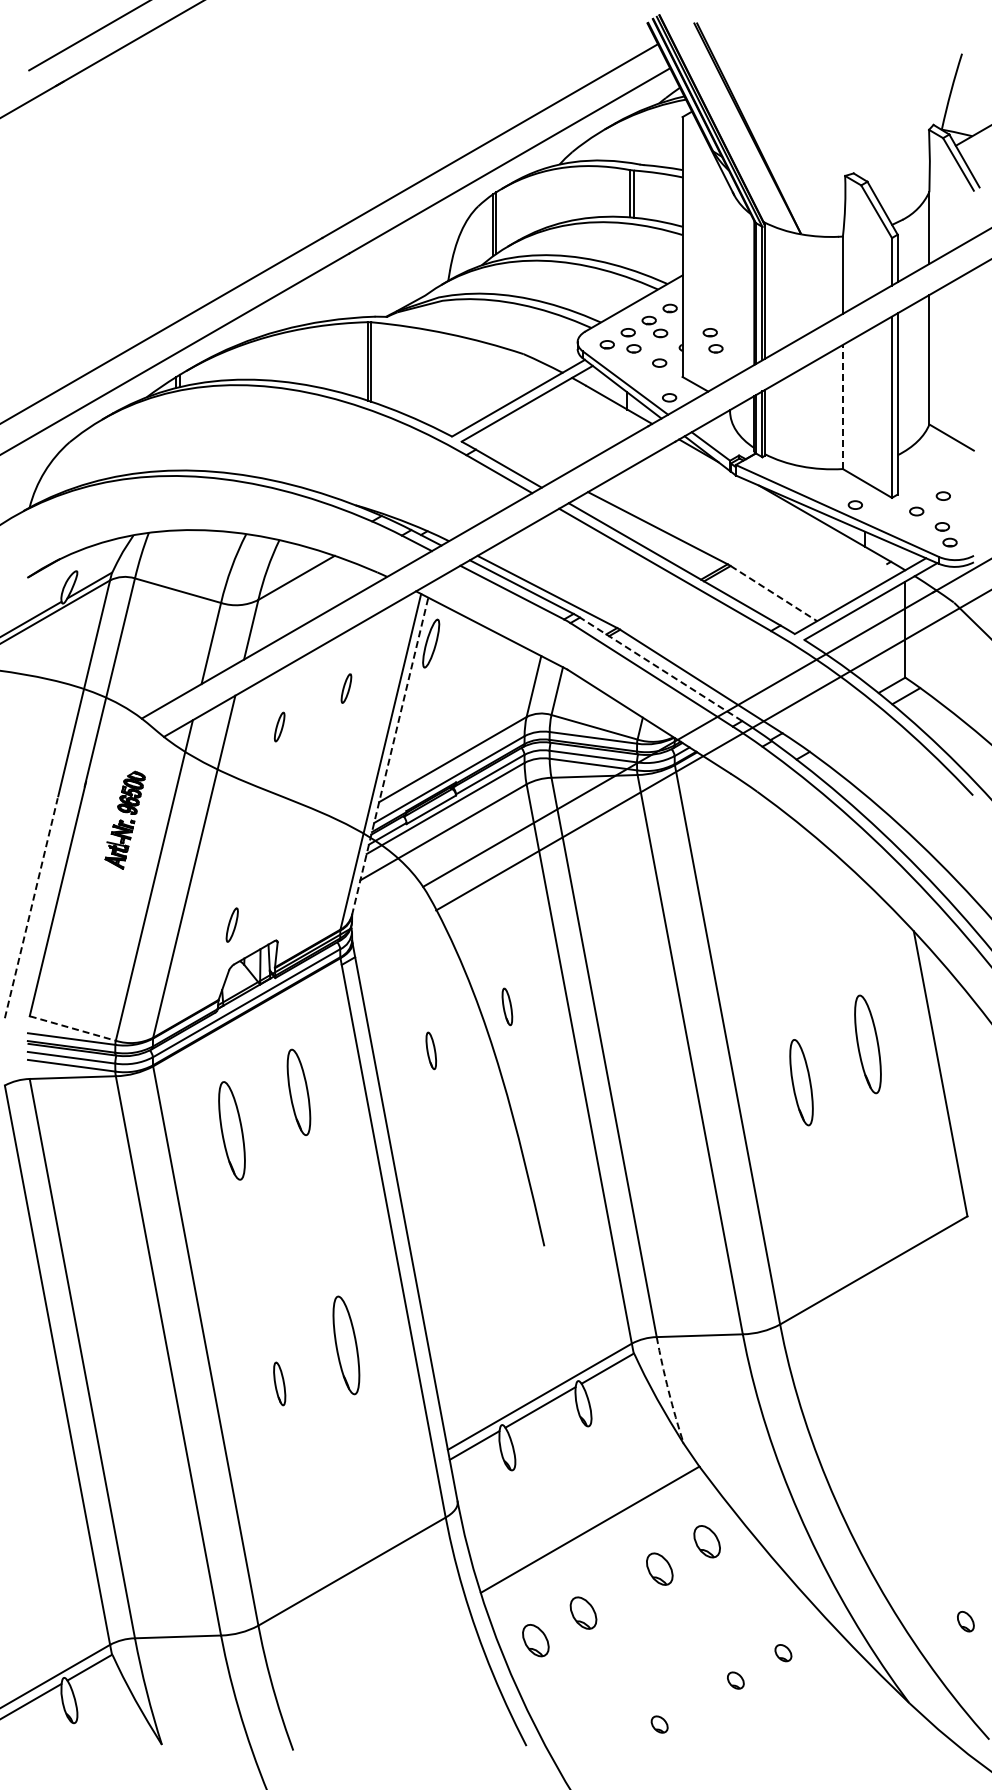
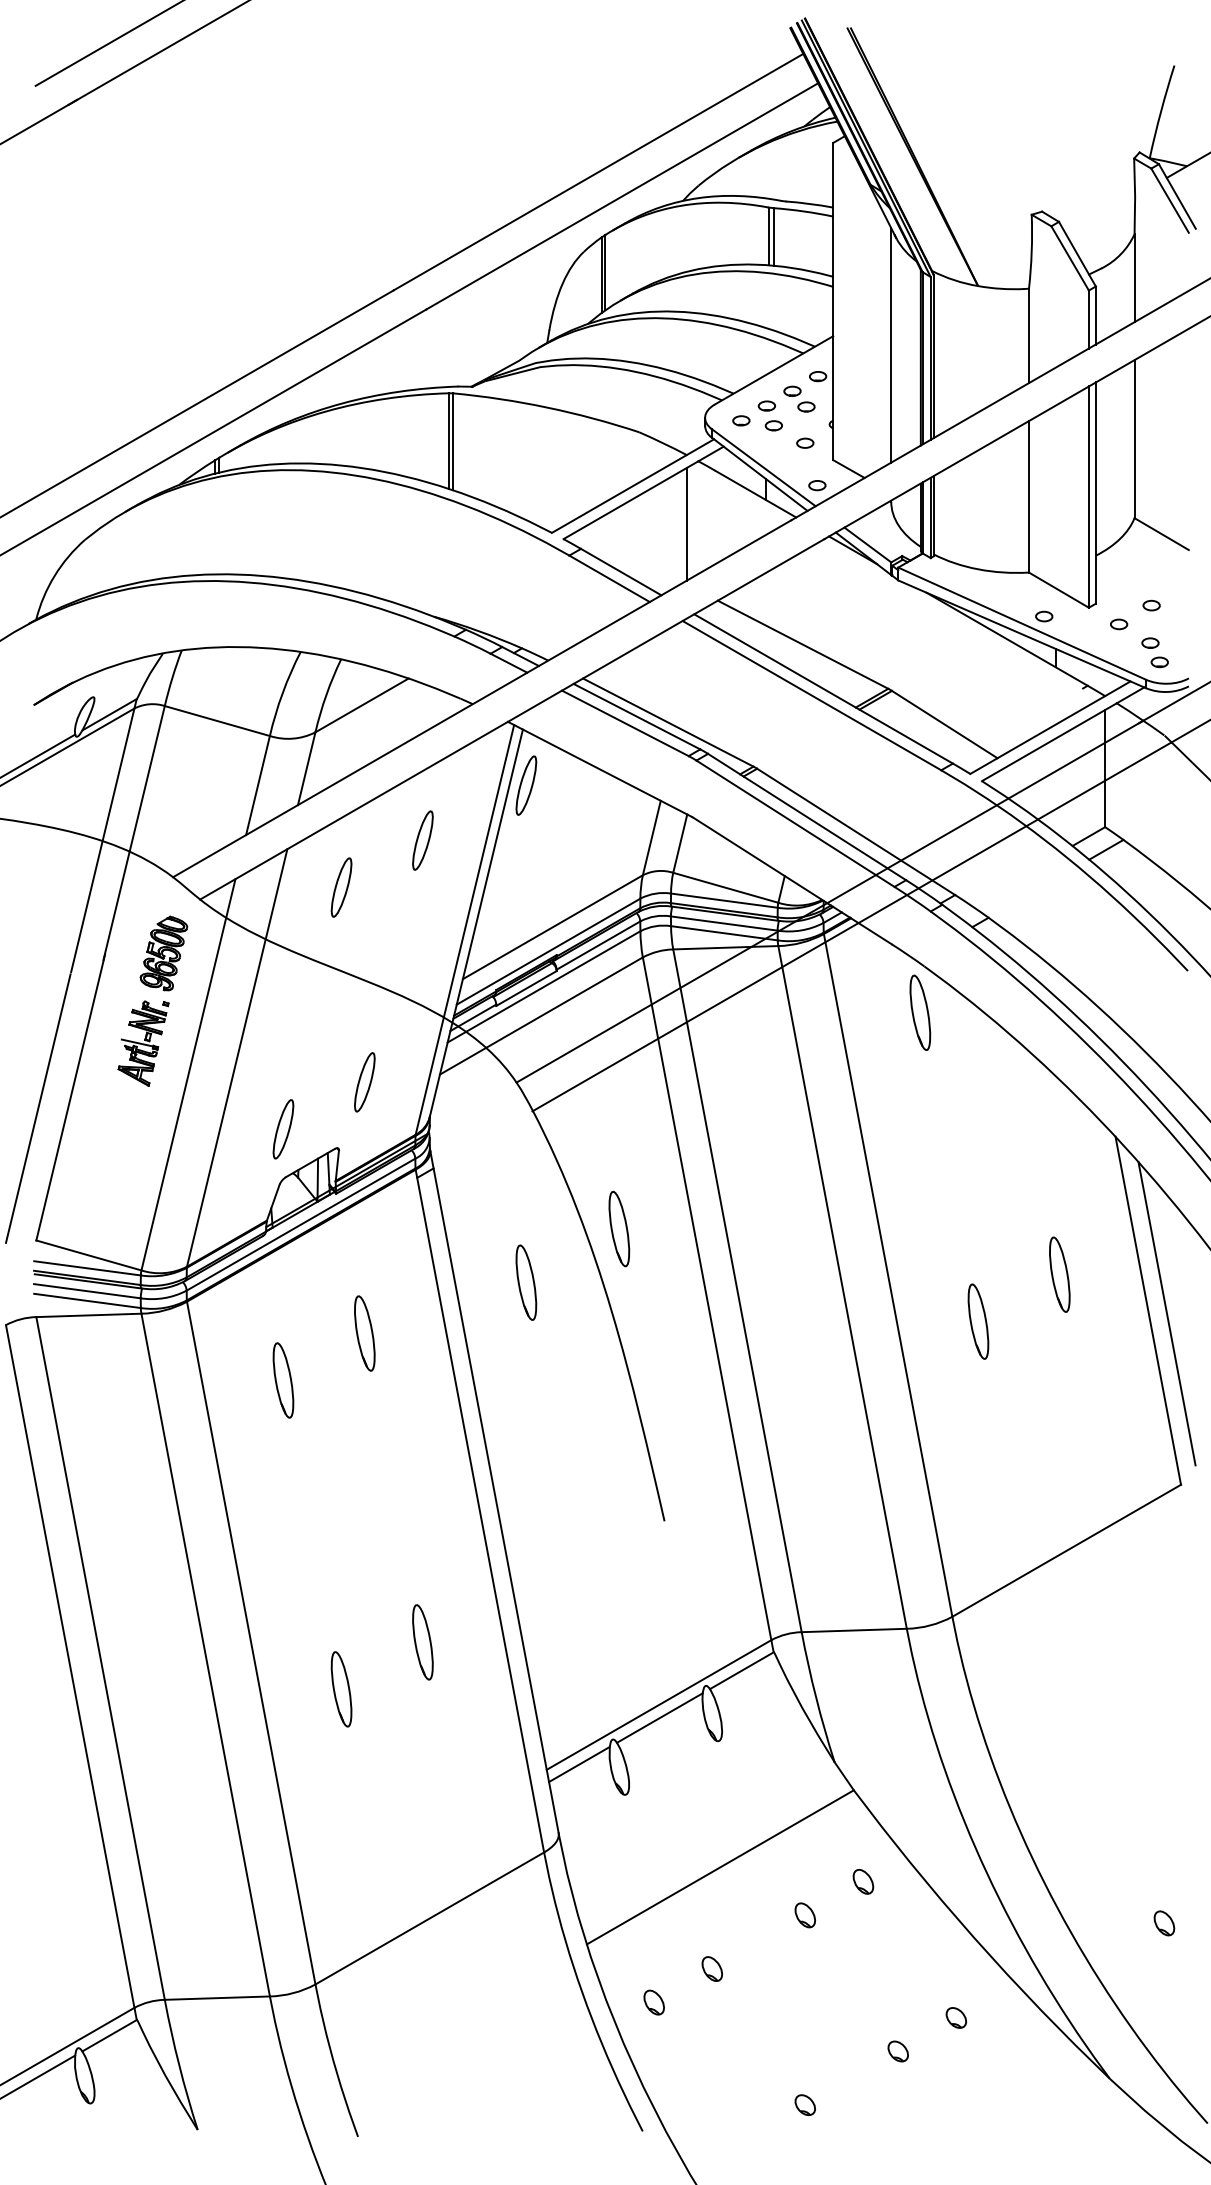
line: (730, 282) -> (891, 344), added
part: (712, 340) -> (869, 415), removed
line: (842, 406) -> (1028, 496), dashed -> solid
line: (562, 429) -> (686, 524), added
line: (774, 593) -> (945, 724), dashed -> solid
line: (660, 669) -> (806, 817), dashed -> solid
part: (346, 688) -> (423, 840), size x1.67
part: (279, 726) -> (341, 886), size x1.67
line: (390, 756) -> (476, 923), dashed -> solid
part: (125, 820) -> (153, 1001), size x1.43
part: (753, 829) -> (919, 1012), added
part: (298, 886) -> (364, 1082), added
line: (31, 907) -> (38, 1107), dashed -> solid
part: (232, 924) -> (283, 1128), size x1.43
part: (507, 1006) -> (619, 1228), size x1.67
line: (72, 1028) -> (88, 1255), dashed -> solid
part: (868, 1043) -> (1060, 1273), size x0.62
part: (431, 1050) -> (526, 1282), size x1.67
line: (955, 1075) -> (1166, 1312), added
part: (801, 1082) -> (978, 1321), size x0.71
part: (298, 1092) -> (364, 1333), size x0.71
part: (232, 1130) -> (283, 1379), size x0.62
part: (346, 1345) -> (423, 1642), size x0.62
part: (279, 1383) -> (341, 1688), size x1.43
arc: (668, 1390) -> (816, 1697), dashed -> solid
part: (707, 1541) -> (863, 1881), size x0.62
part: (659, 1568) -> (805, 1914), size x0.62
part: (583, 1612) -> (712, 1968), size x0.62
part: (965, 1621) -> (1163, 1923), moved
part: (535, 1640) -> (653, 2002), size x0.62

